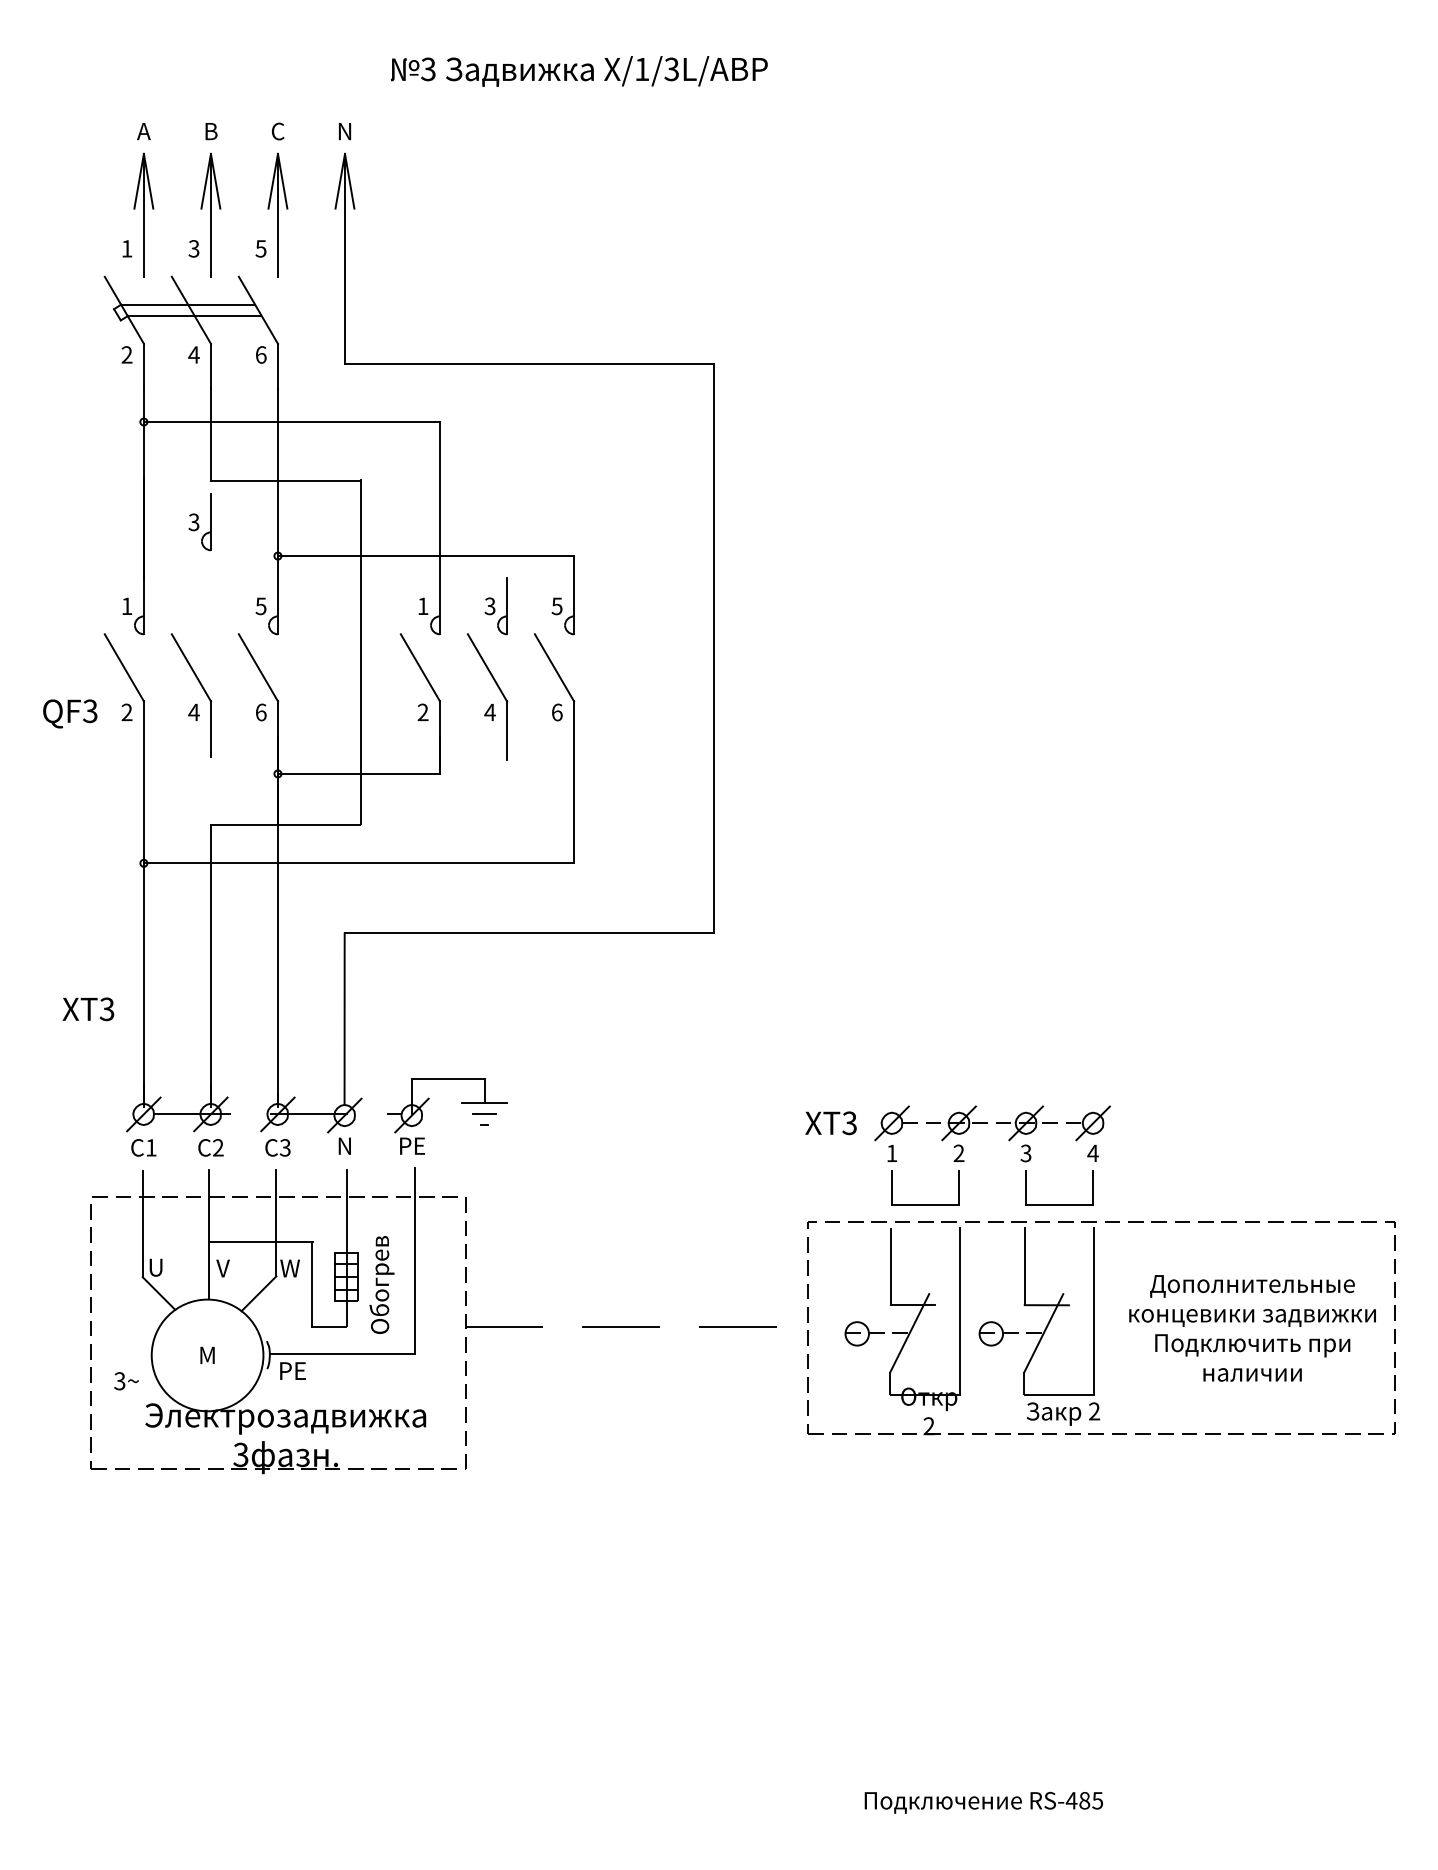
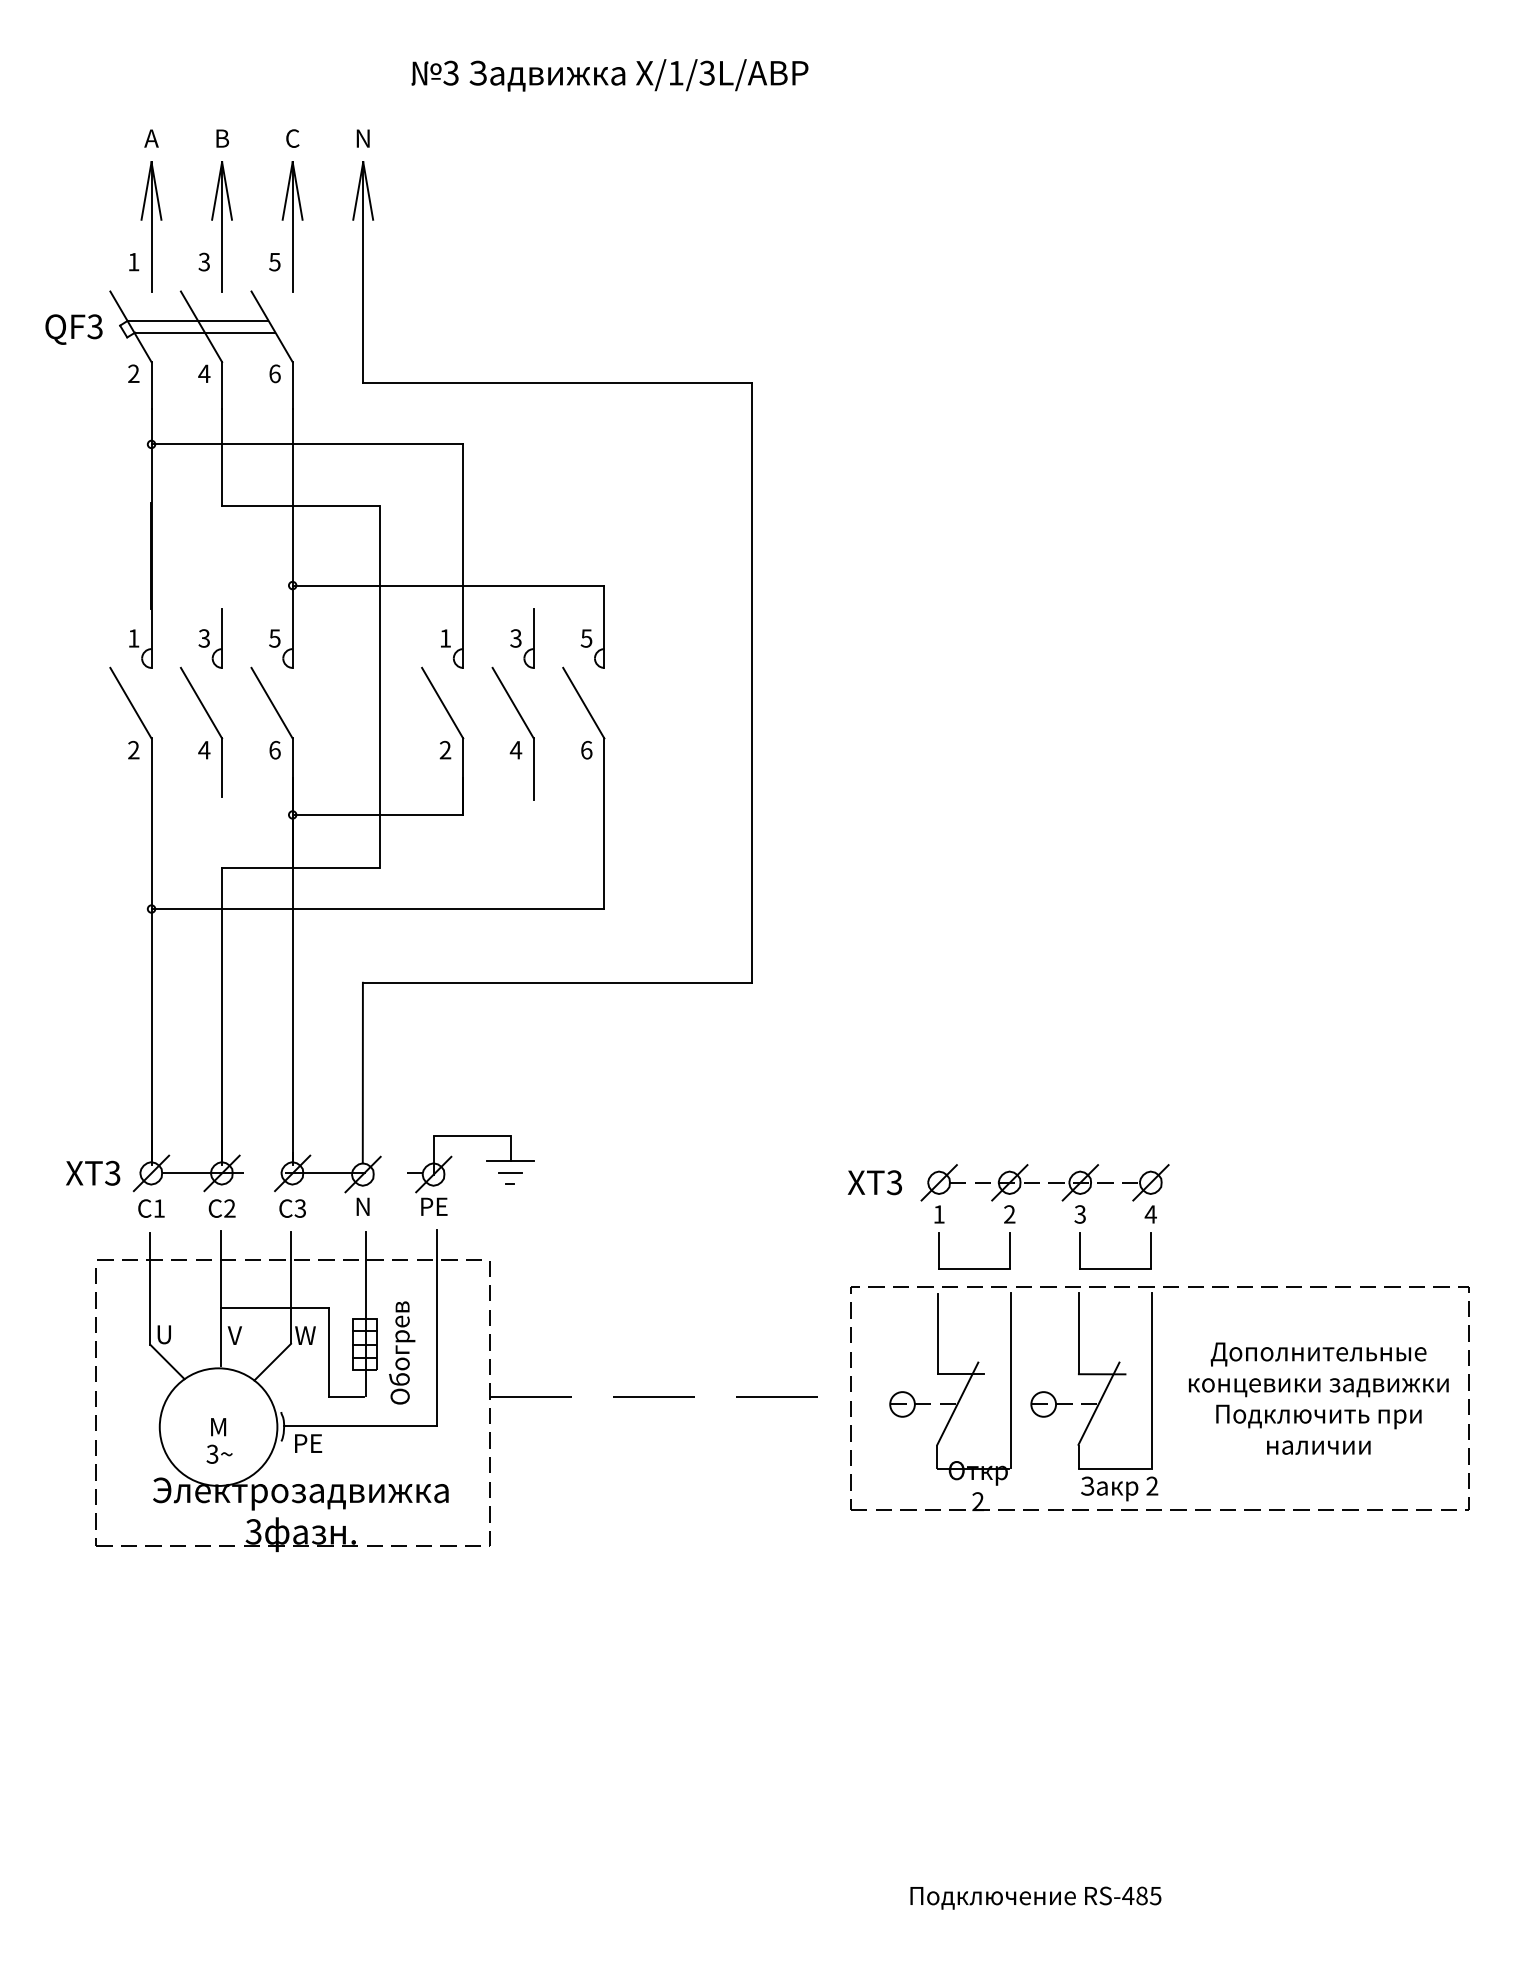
part: (199, 522) -> (210, 638), moved
text: (70, 713) -> (74, 329), moved
text: (88, 1009) -> (93, 1173), moved
text: (126, 1381) -> (219, 1454), moved

